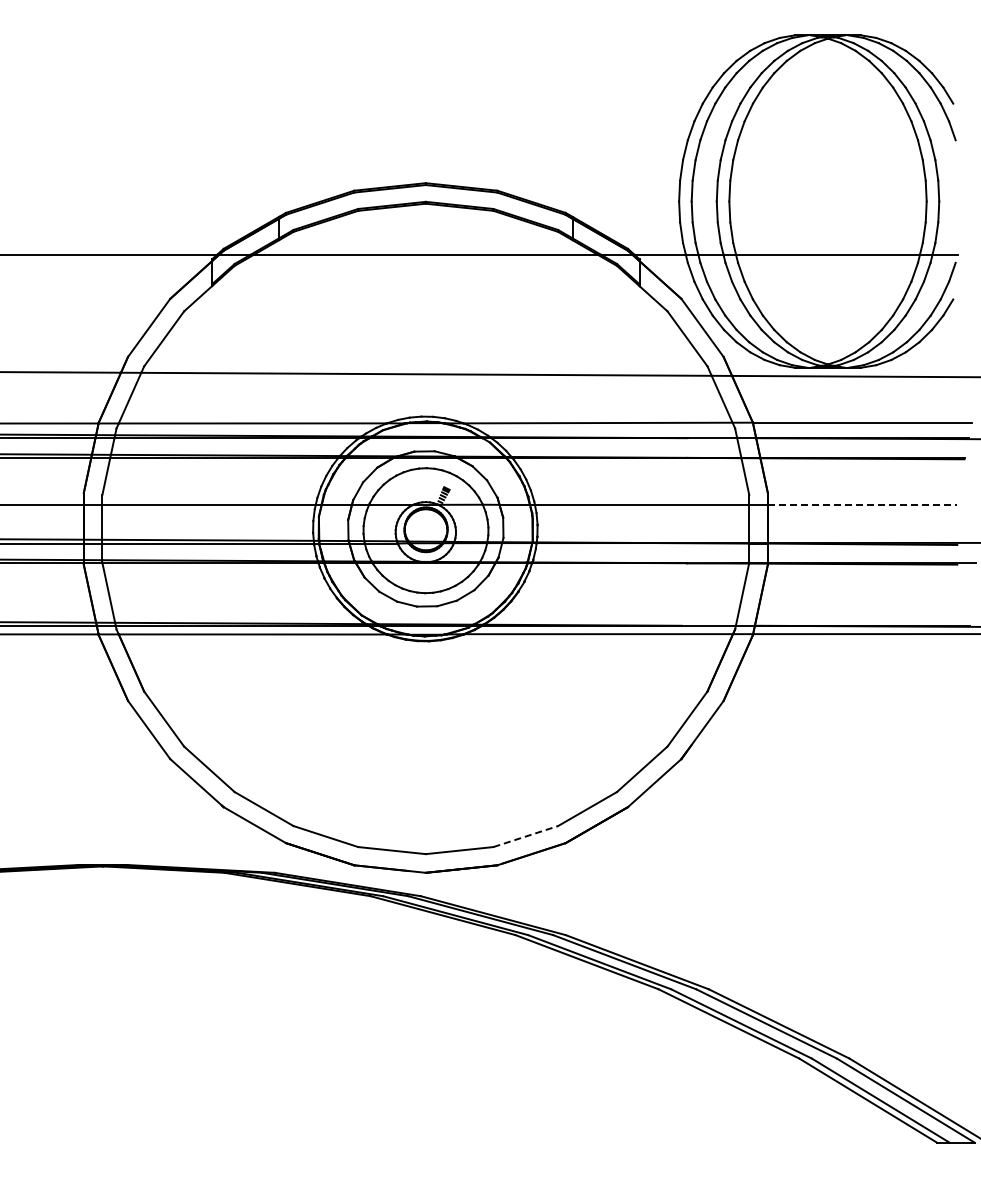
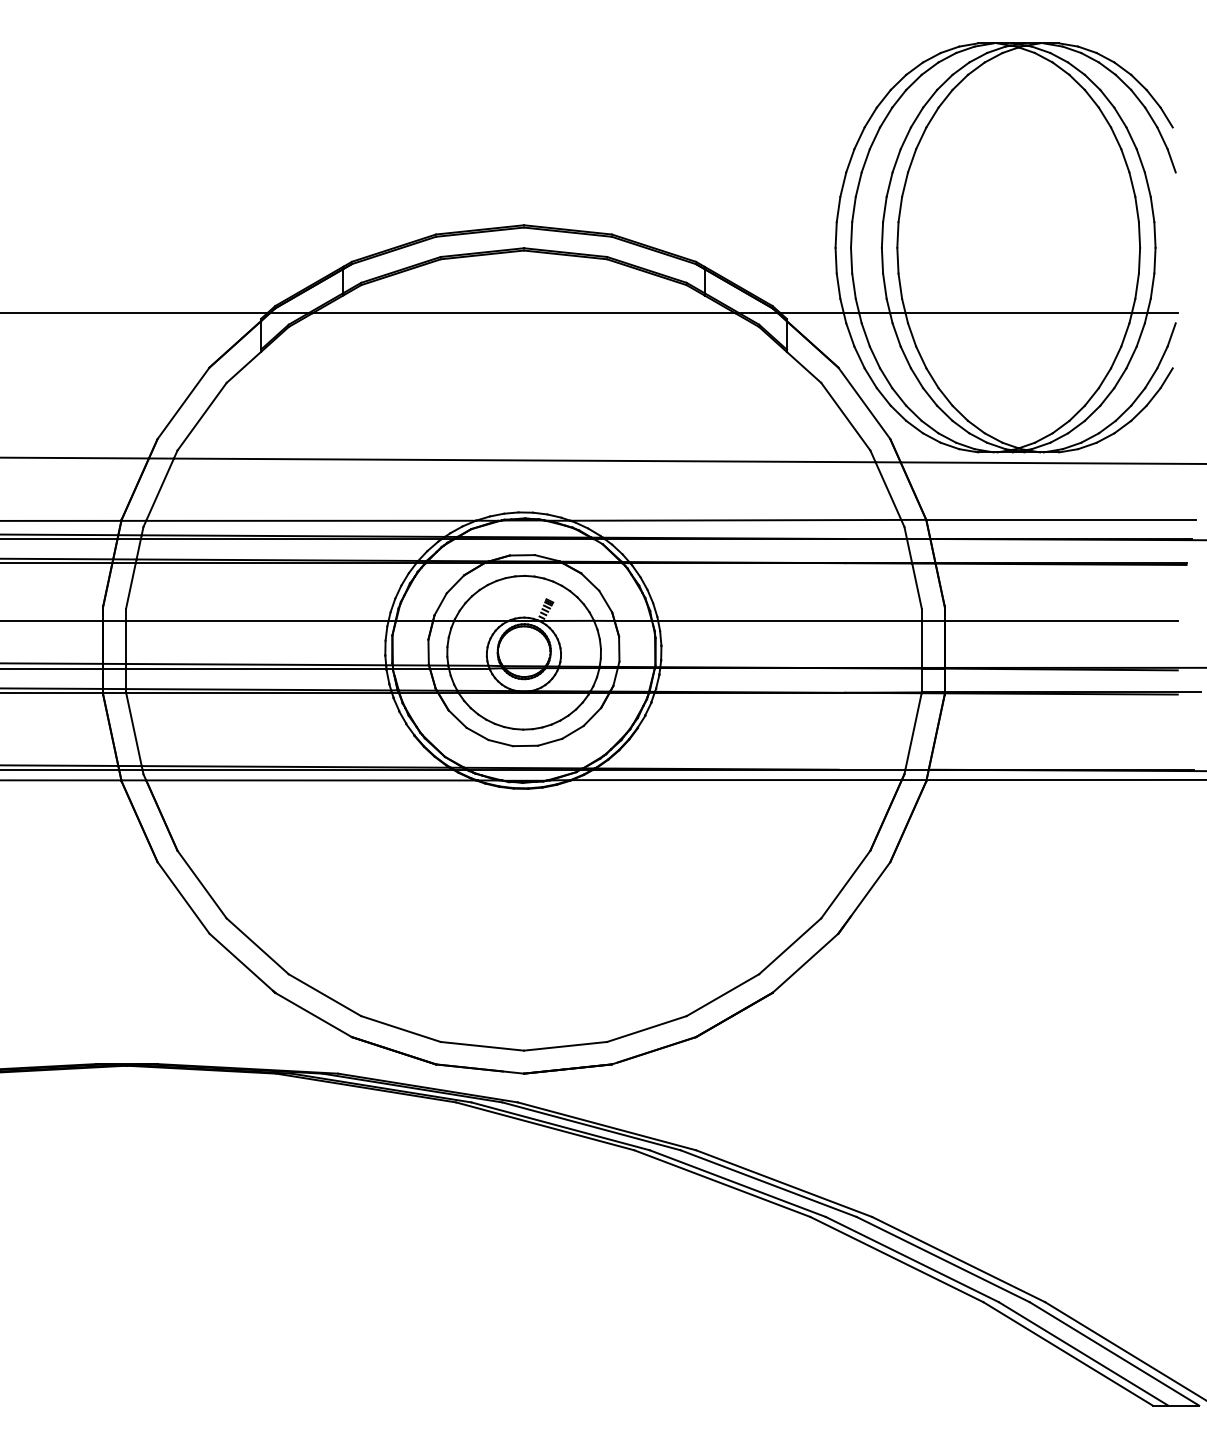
line: (862, 504) -> (1061, 620), dashed -> solid
line: (525, 836) -> (646, 1028), dashed -> solid

